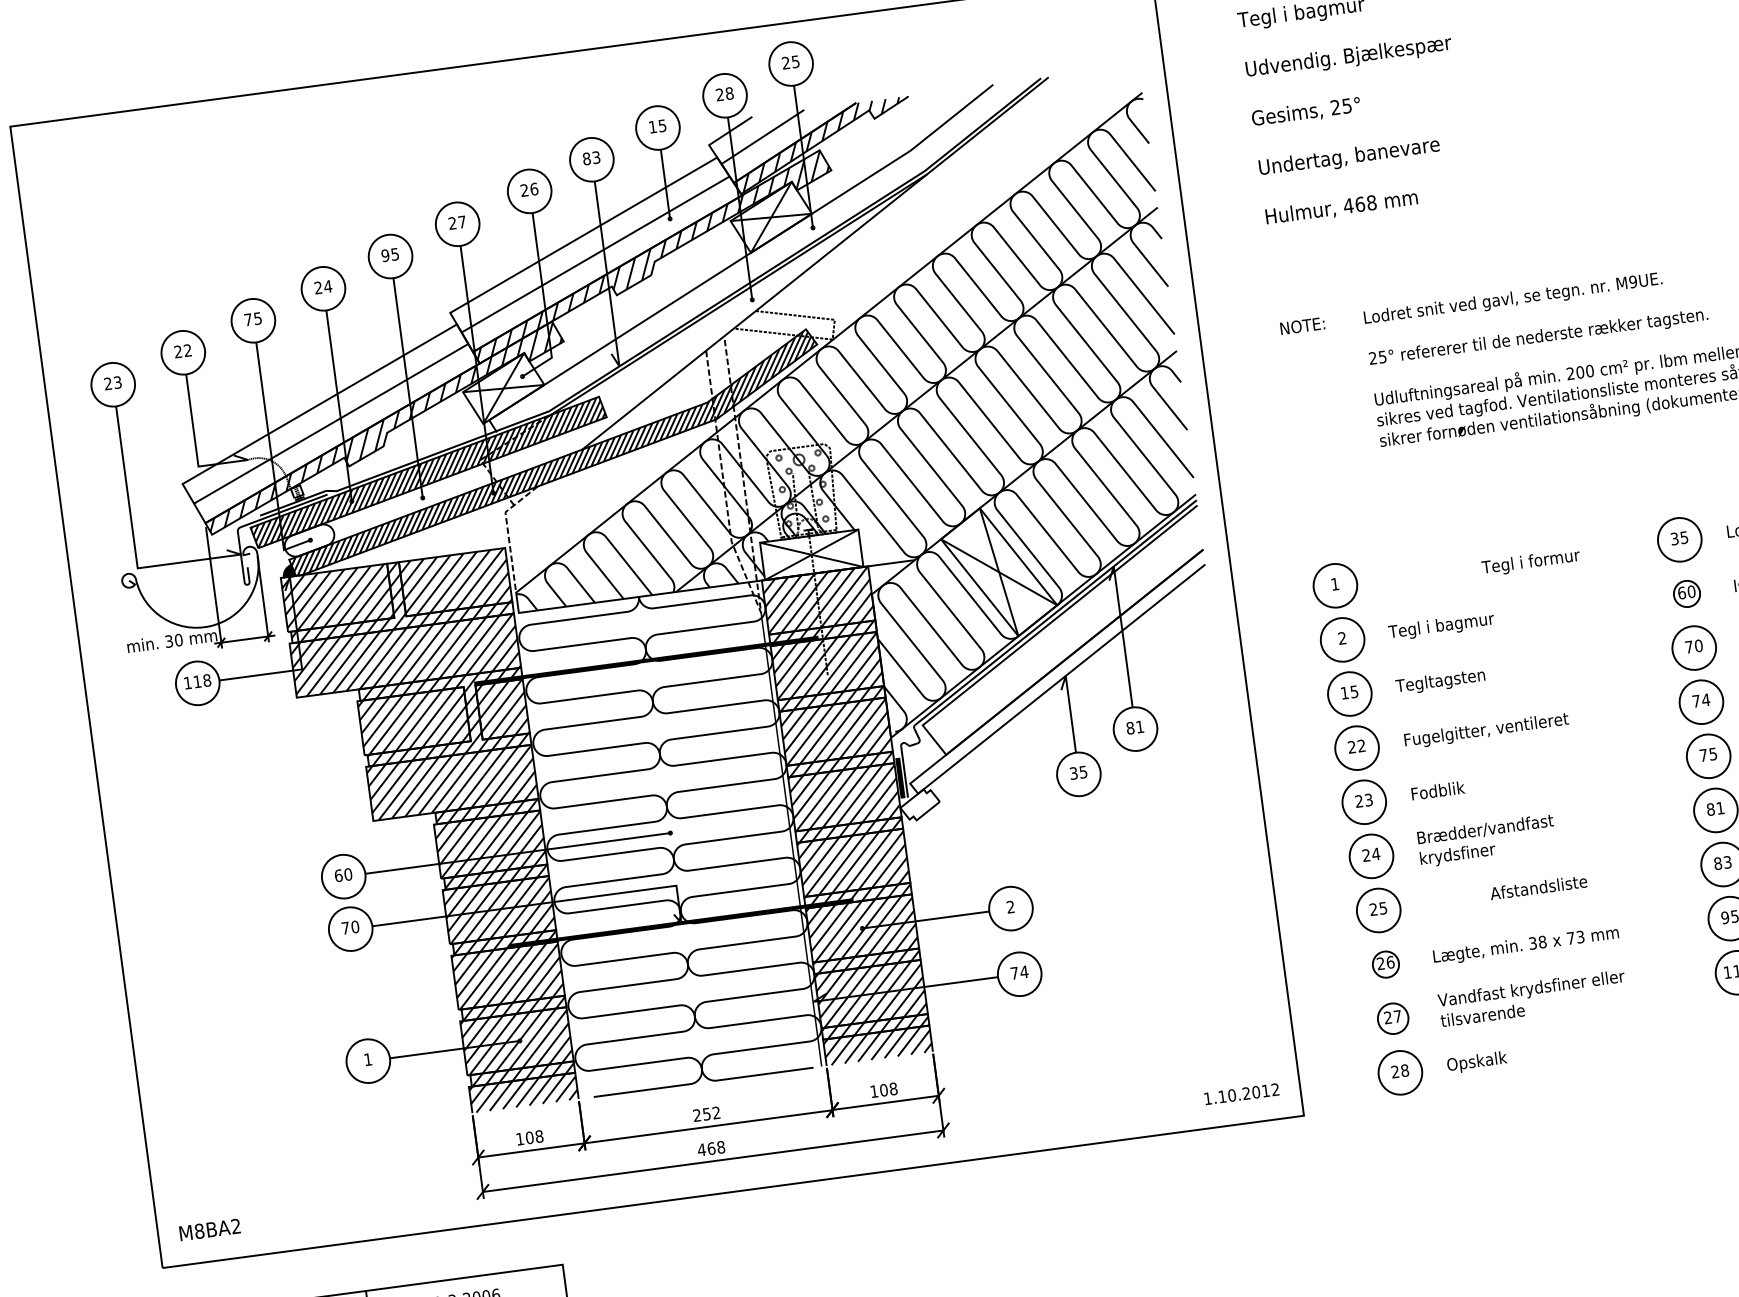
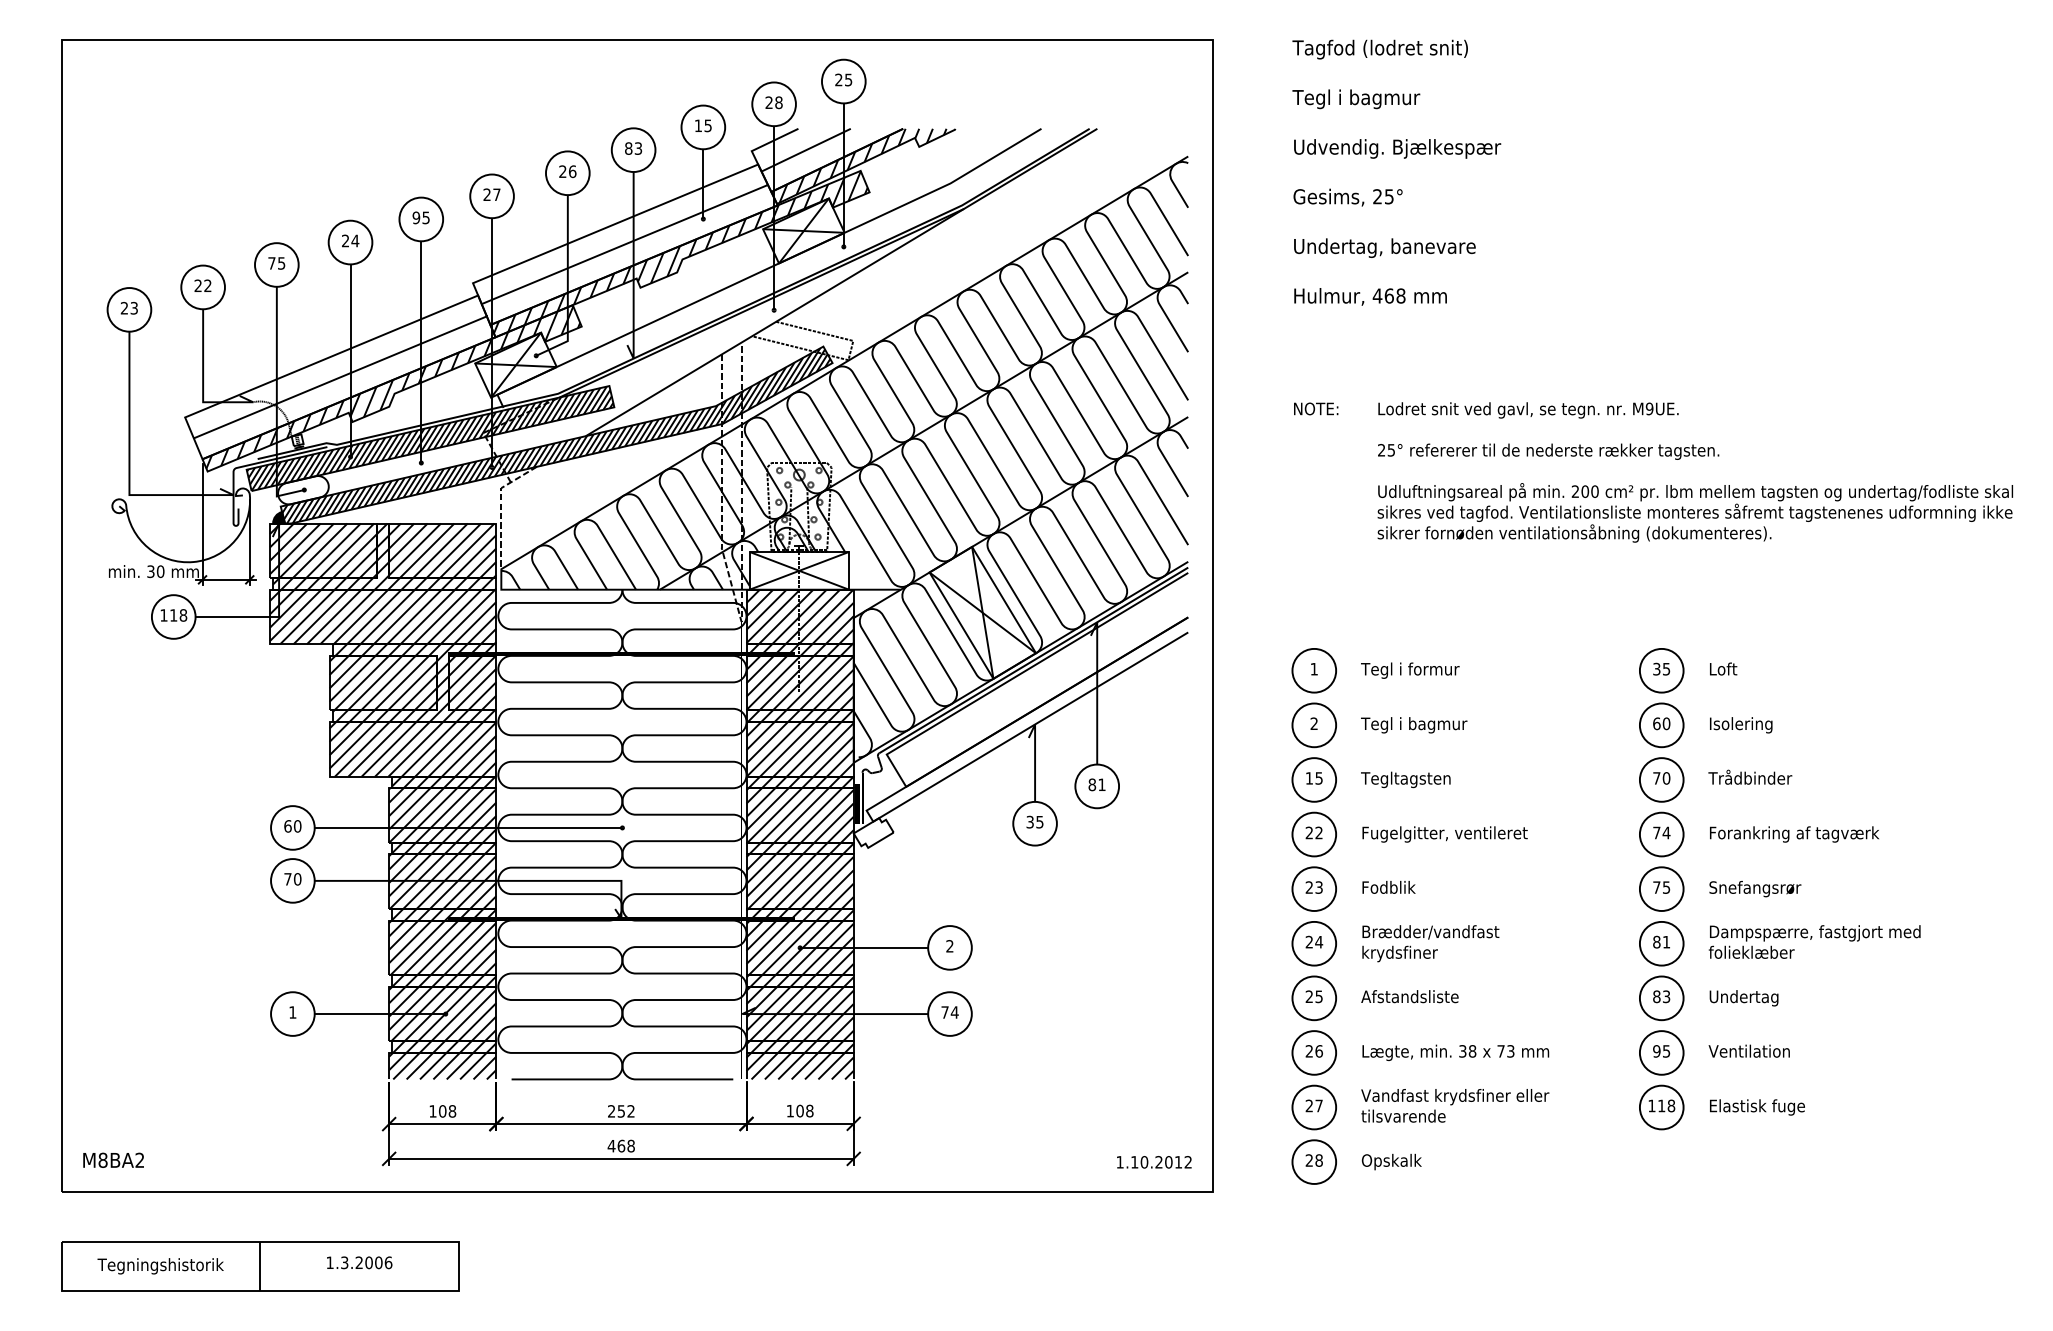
text: (1531, 562) -> (1410, 670), moved
circle: (1686, 594) -> (1661, 725), size x1.67
text: (1538, 887) -> (1409, 996), moved
circle: (1386, 964) -> (1314, 1052), size x1.67
circle: (1393, 1018) -> (1314, 1107), size x1.43

